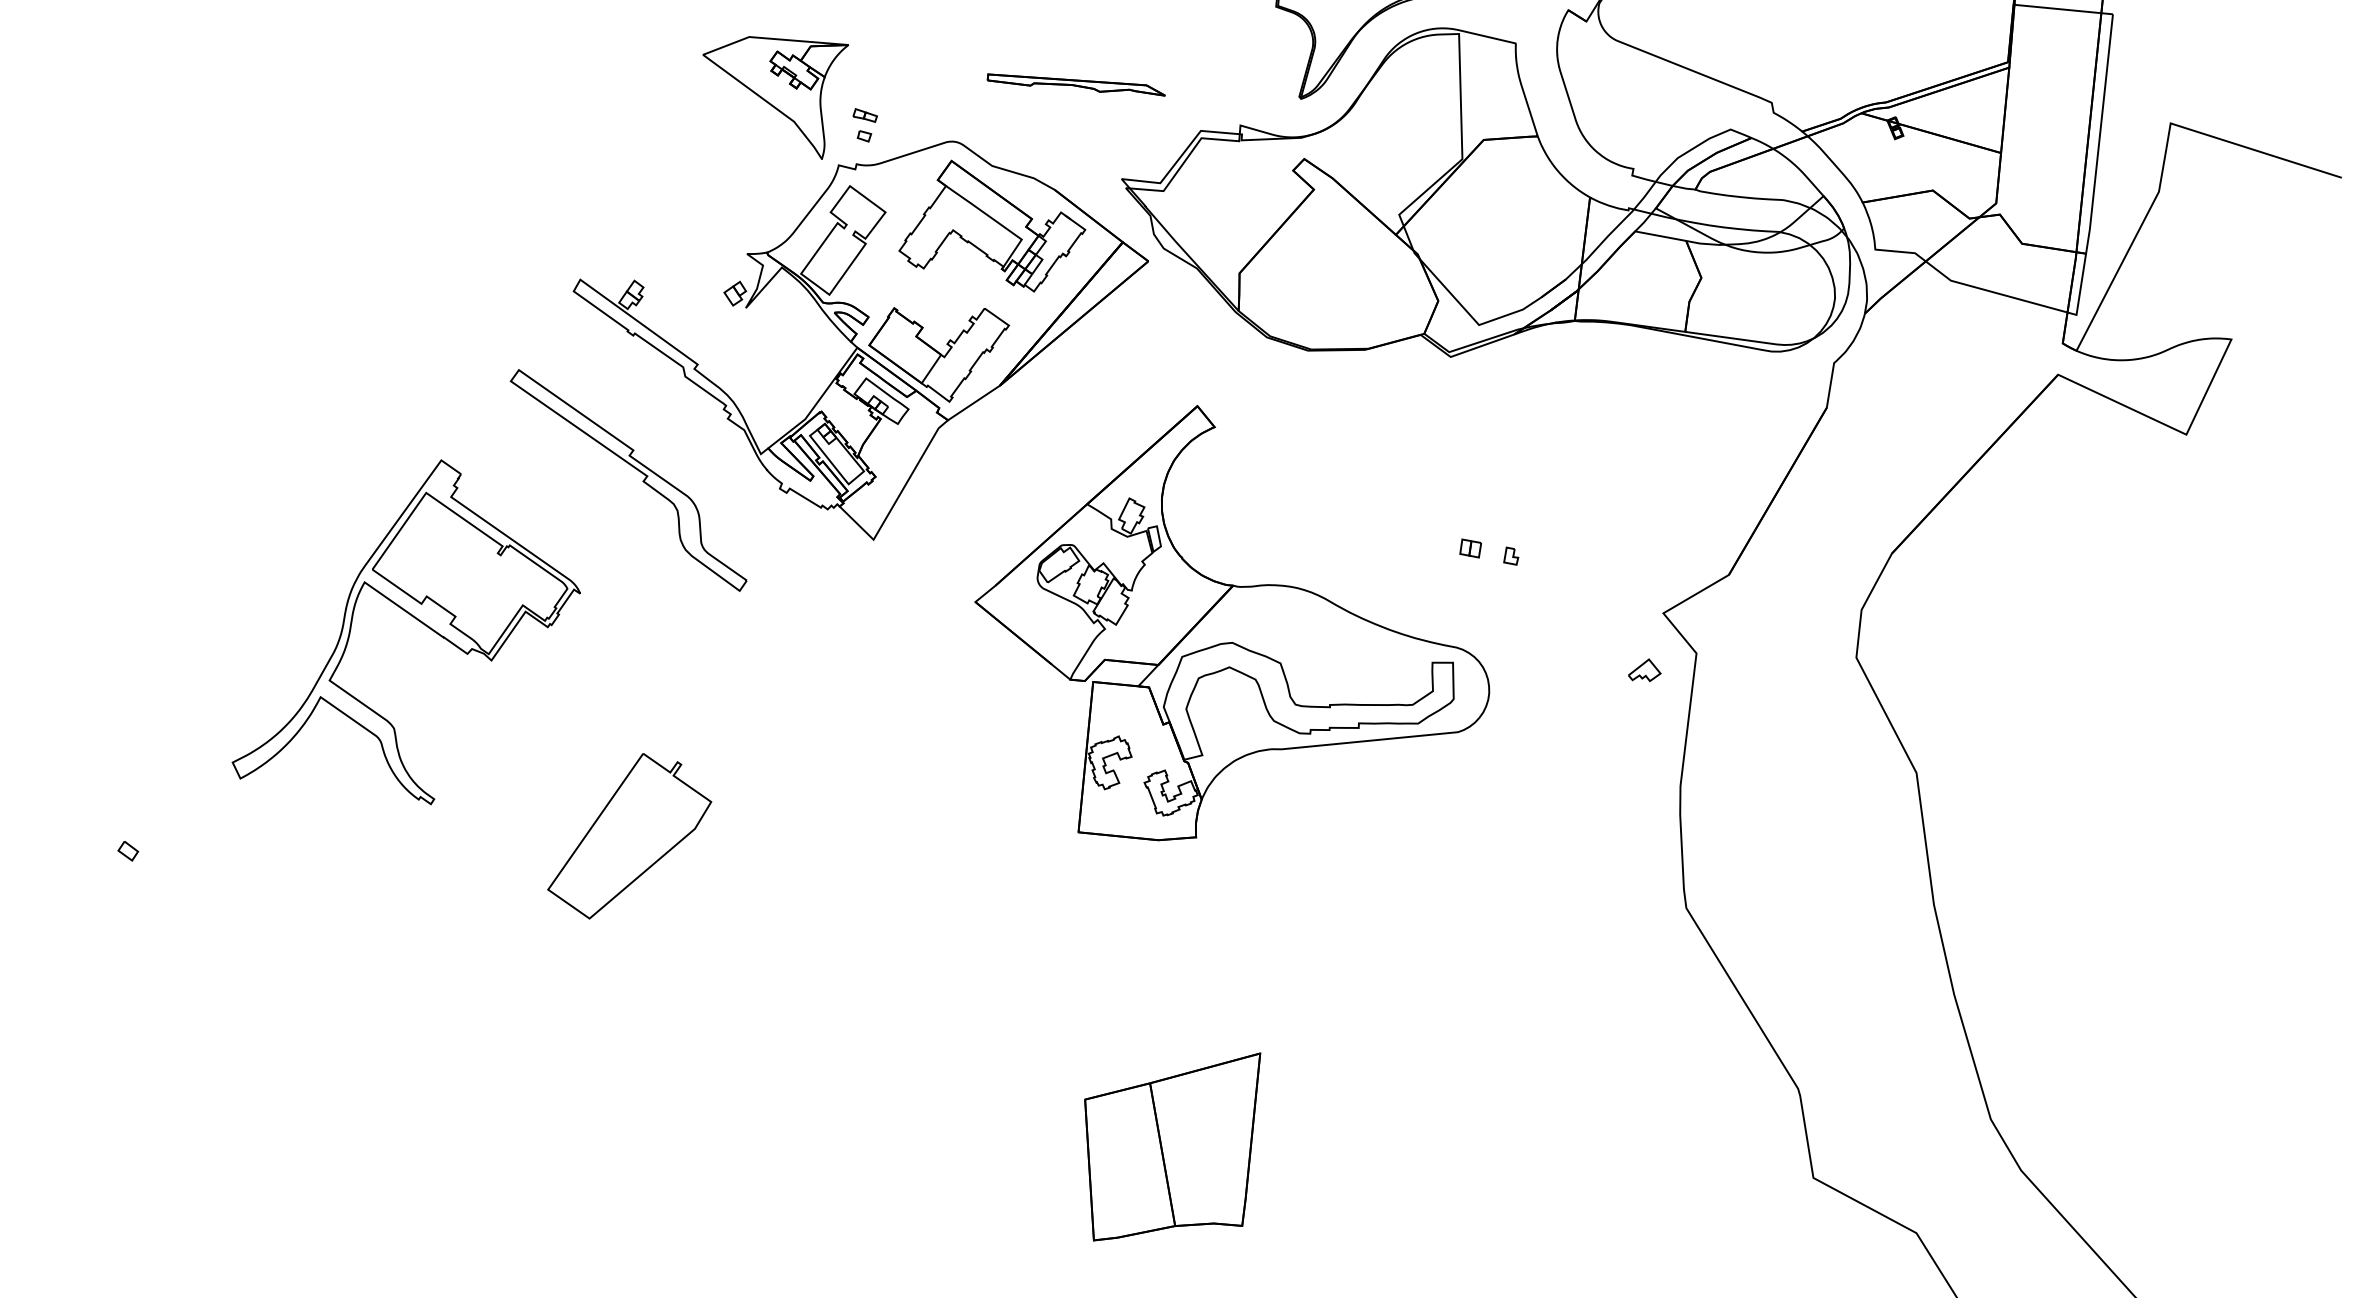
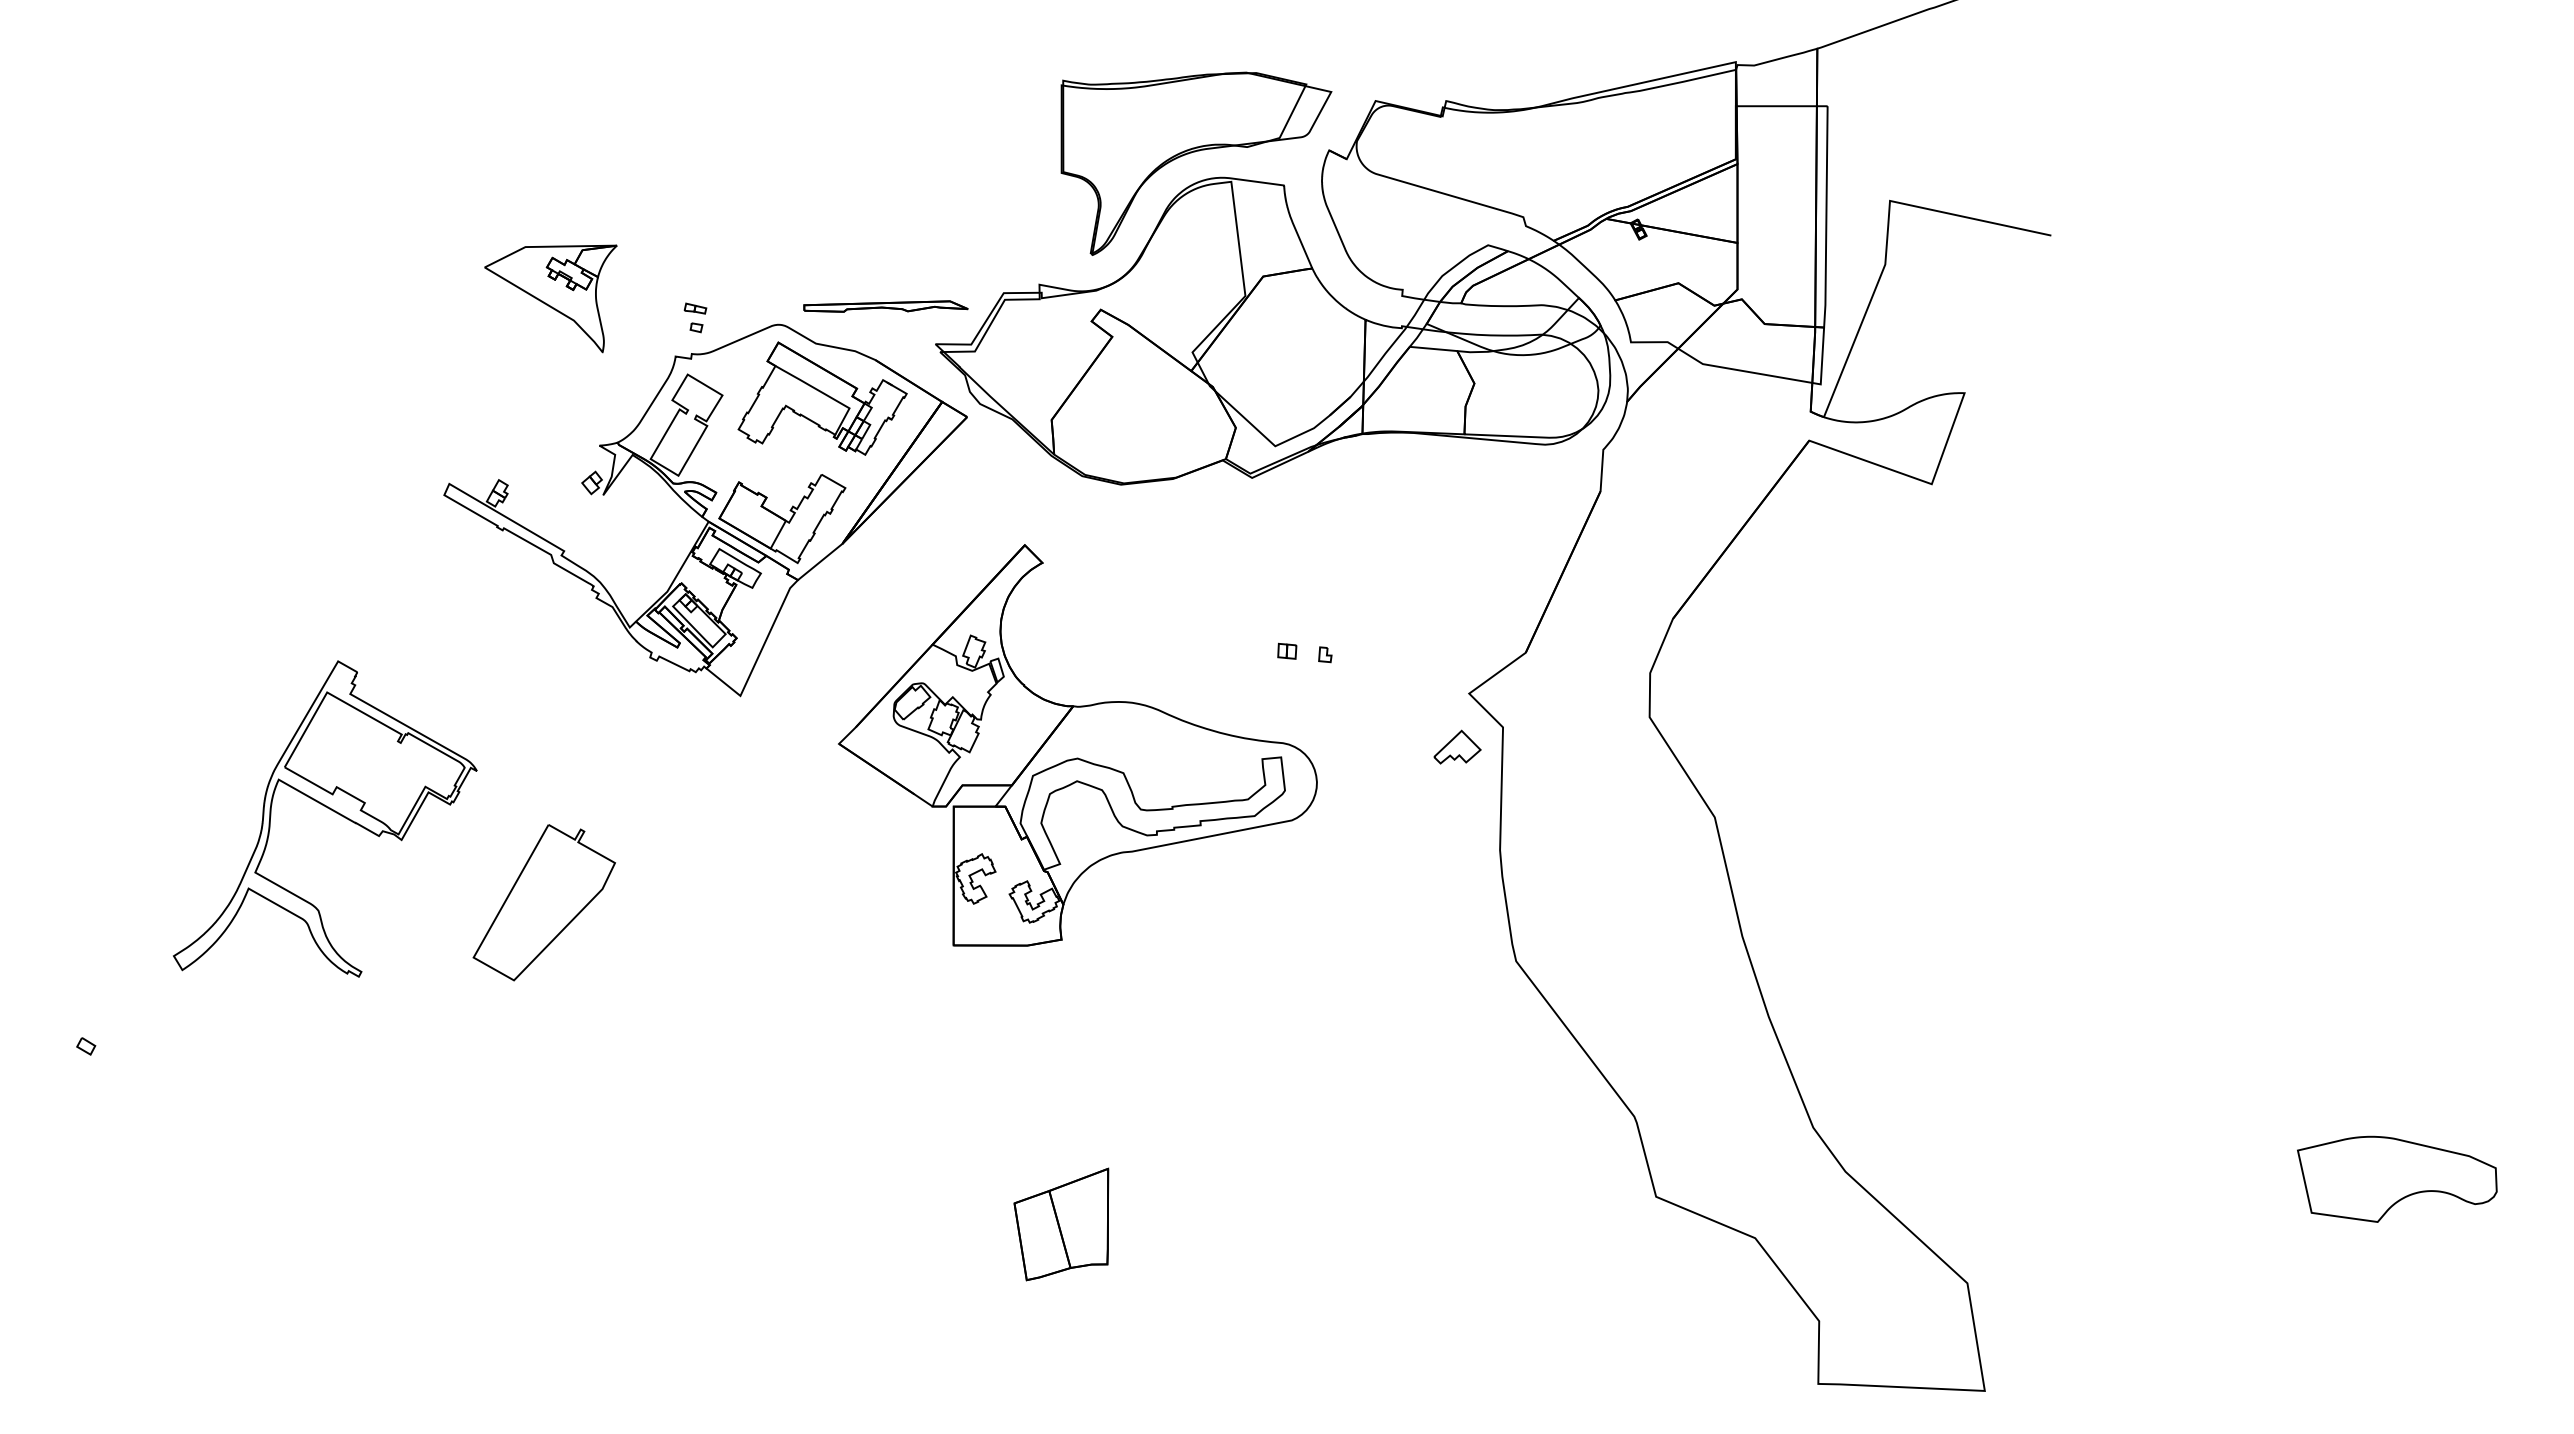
part: (1076, 84) -> (885, 306), moved
part: (771, 95) -> (550, 298), moved
part: (635, 469) -> (516, 652), removed
part: (1645, 670) -> (1457, 747), size x1.6
part: (629, 837) -> (543, 902), moved
part: (1166, 1145) -> (1061, 1224), size x0.6

